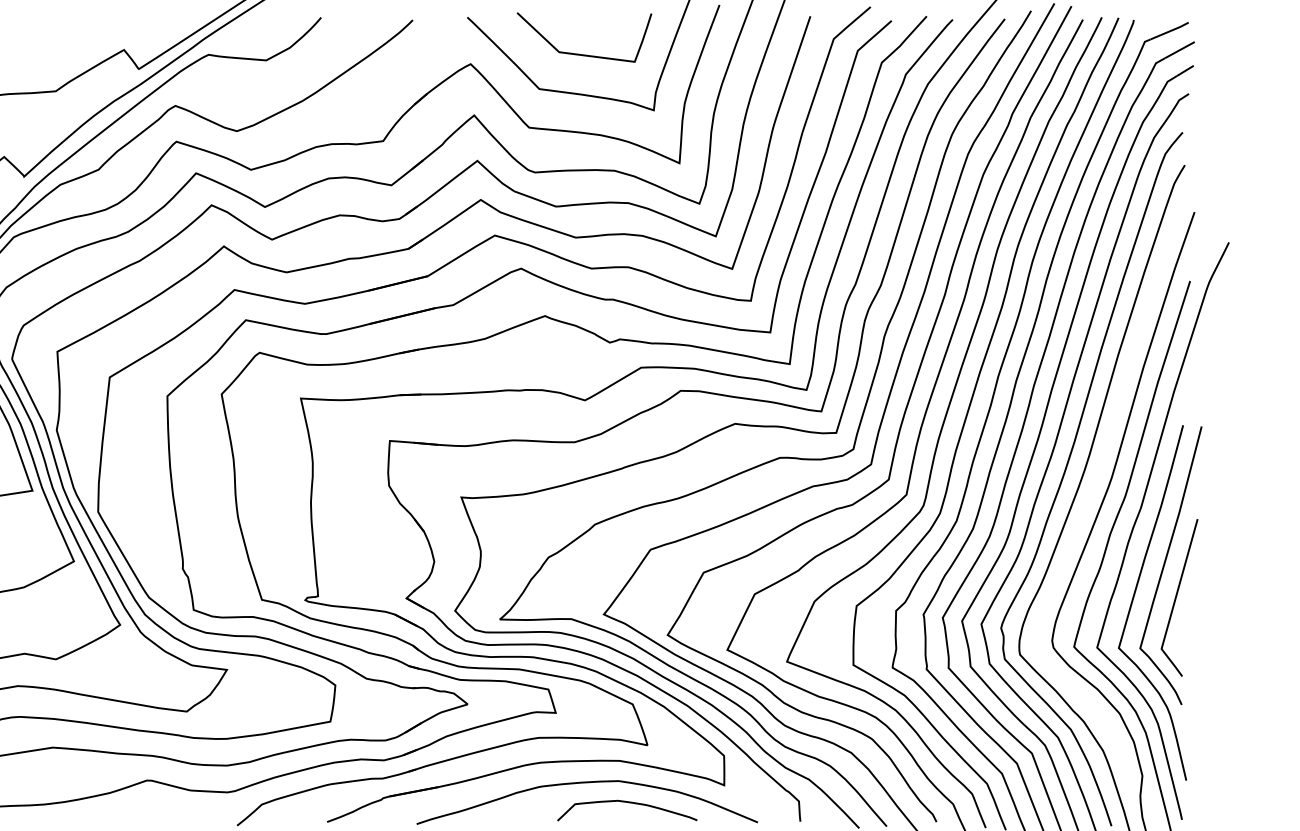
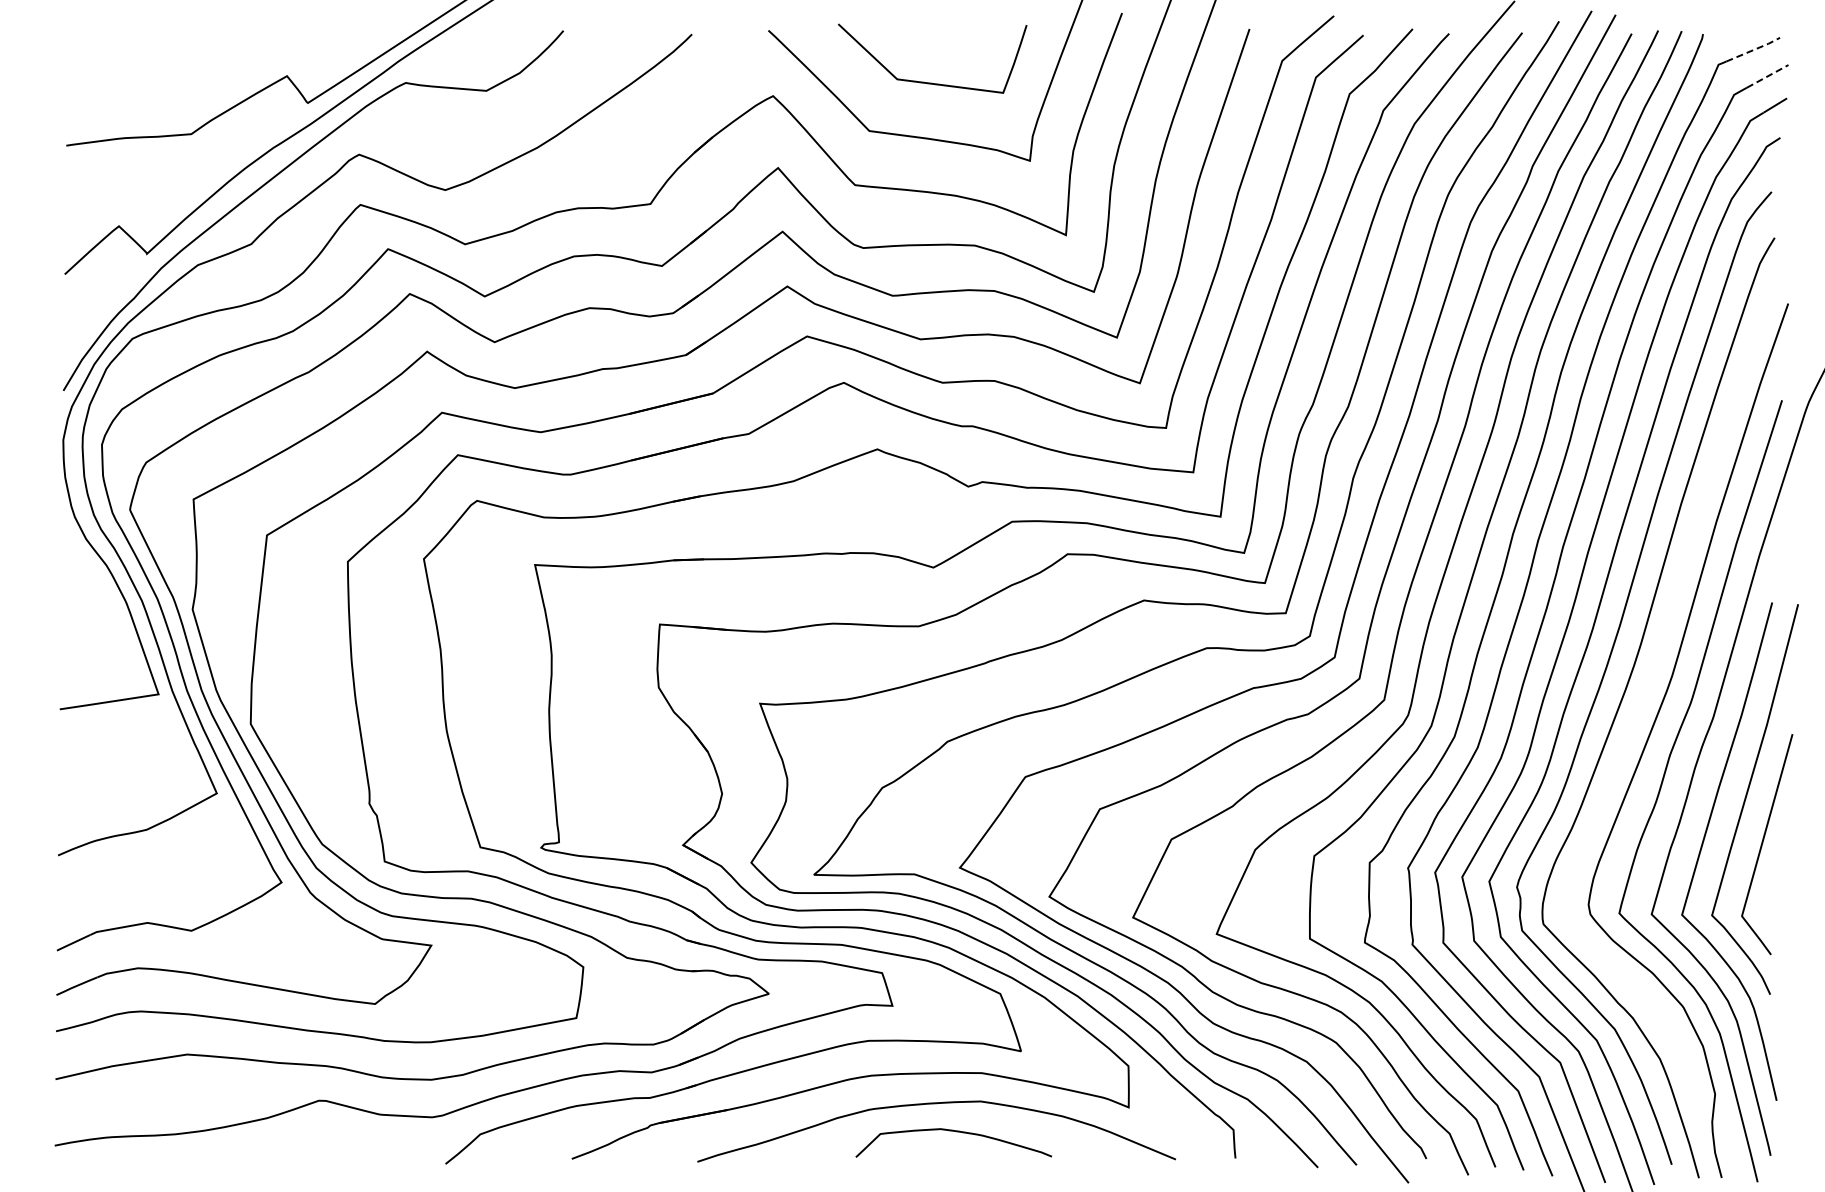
line: (1170, 30) -> (1754, 49), solid -> dashed
line: (1179, 50) -> (1767, 76), solid -> dashed
curve: (629, 803) -> (956, 1132), moved

